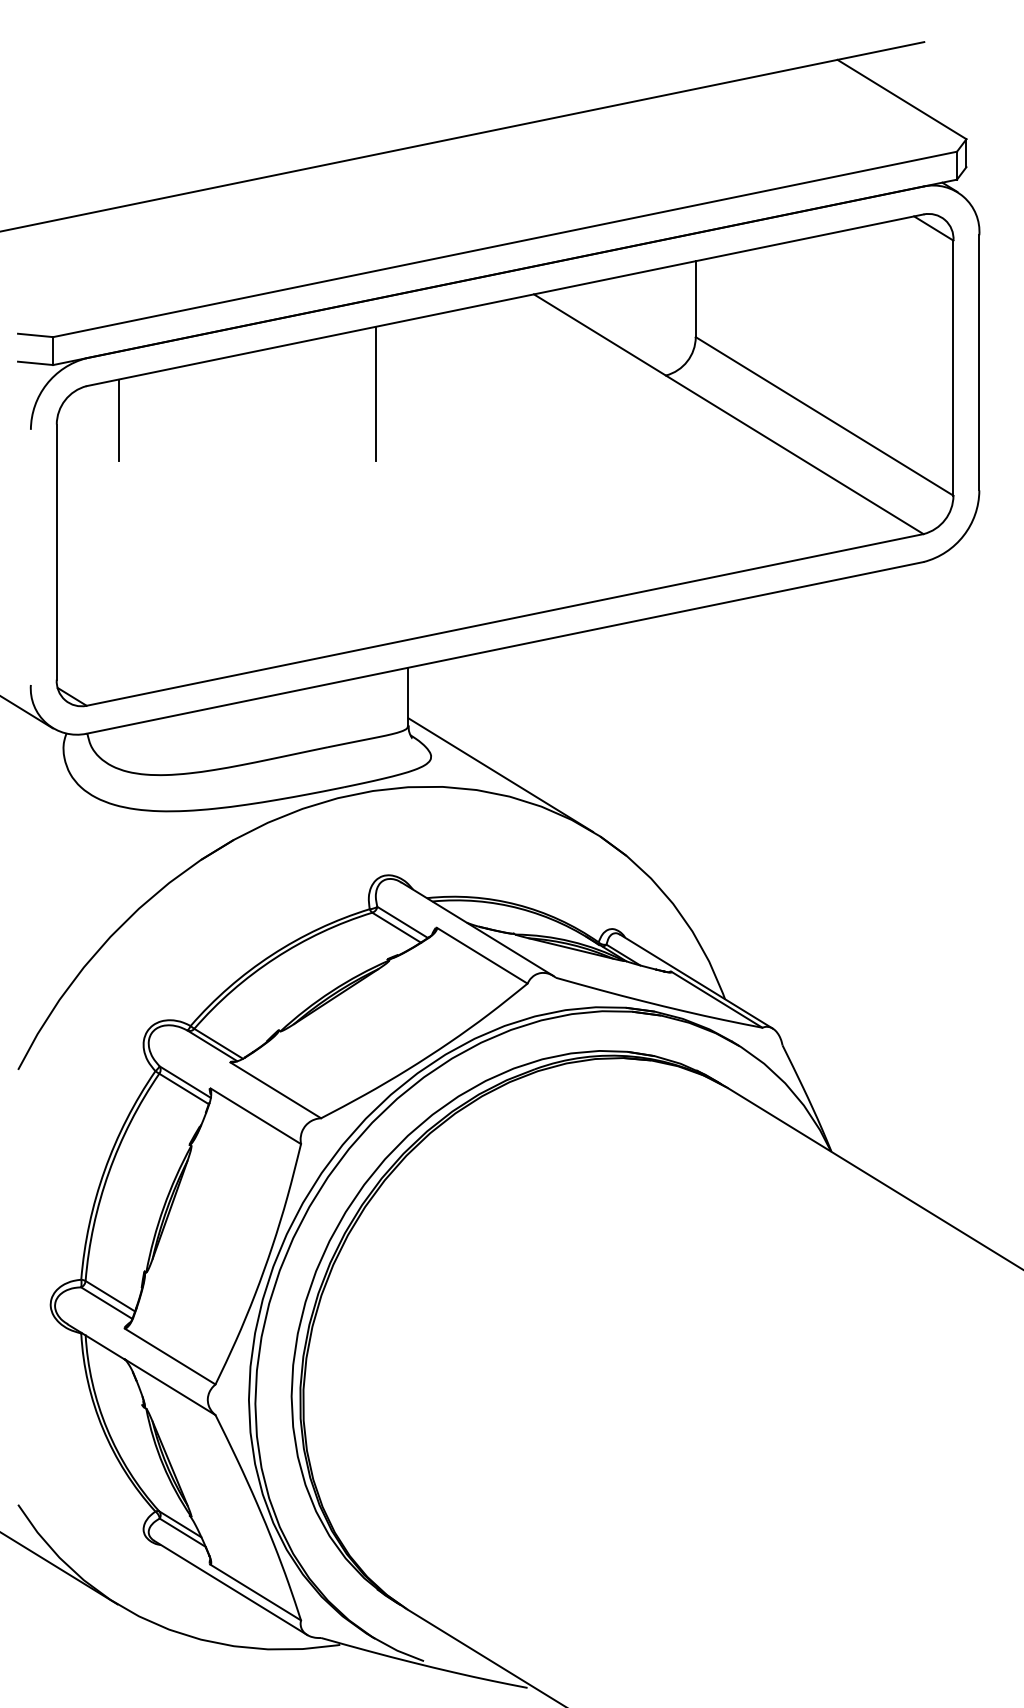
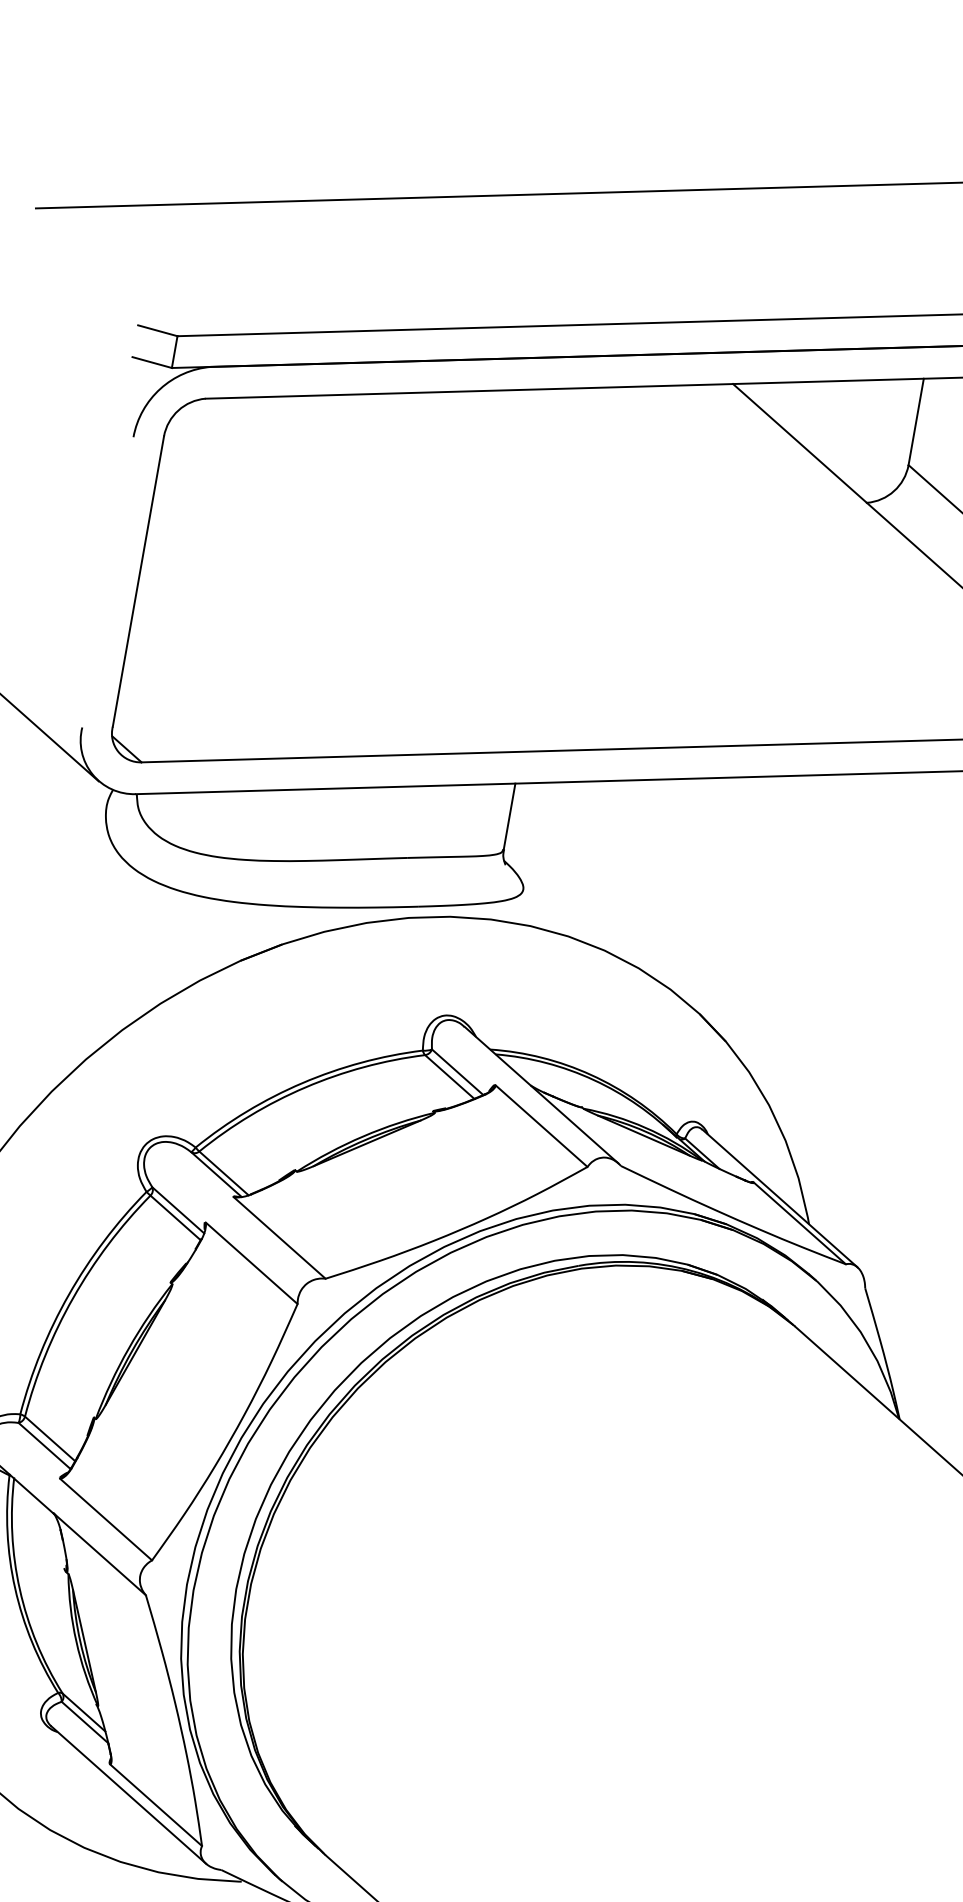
line: (376, 393) -> (534, 465), removed
line: (118, 420) -> (235, 444), removed
line: (500, 774) -> (598, 923), removed

